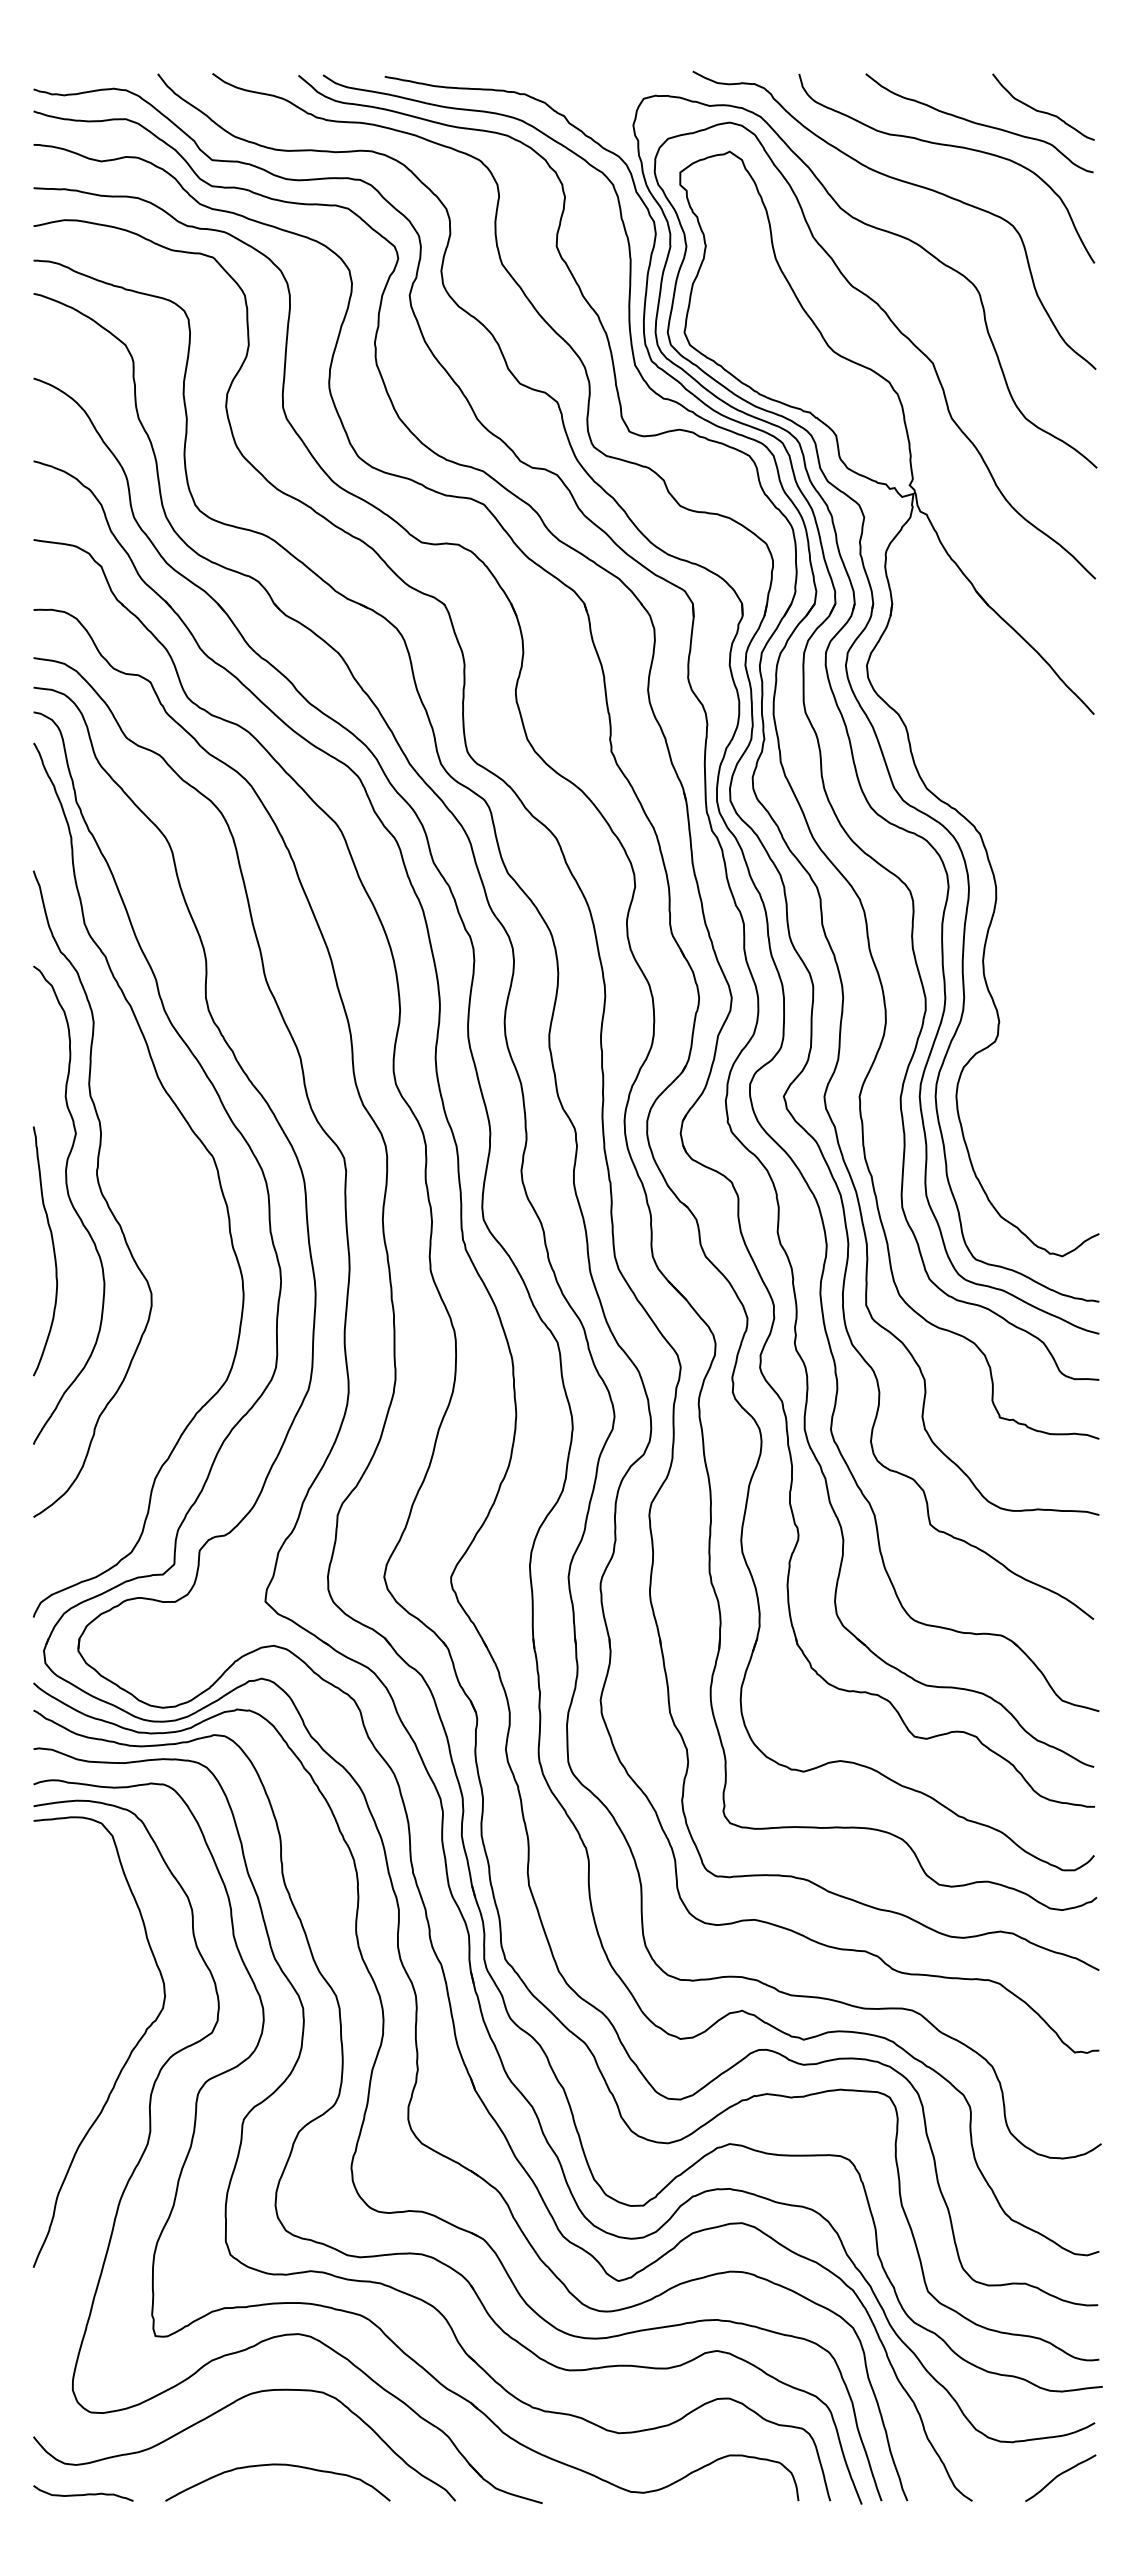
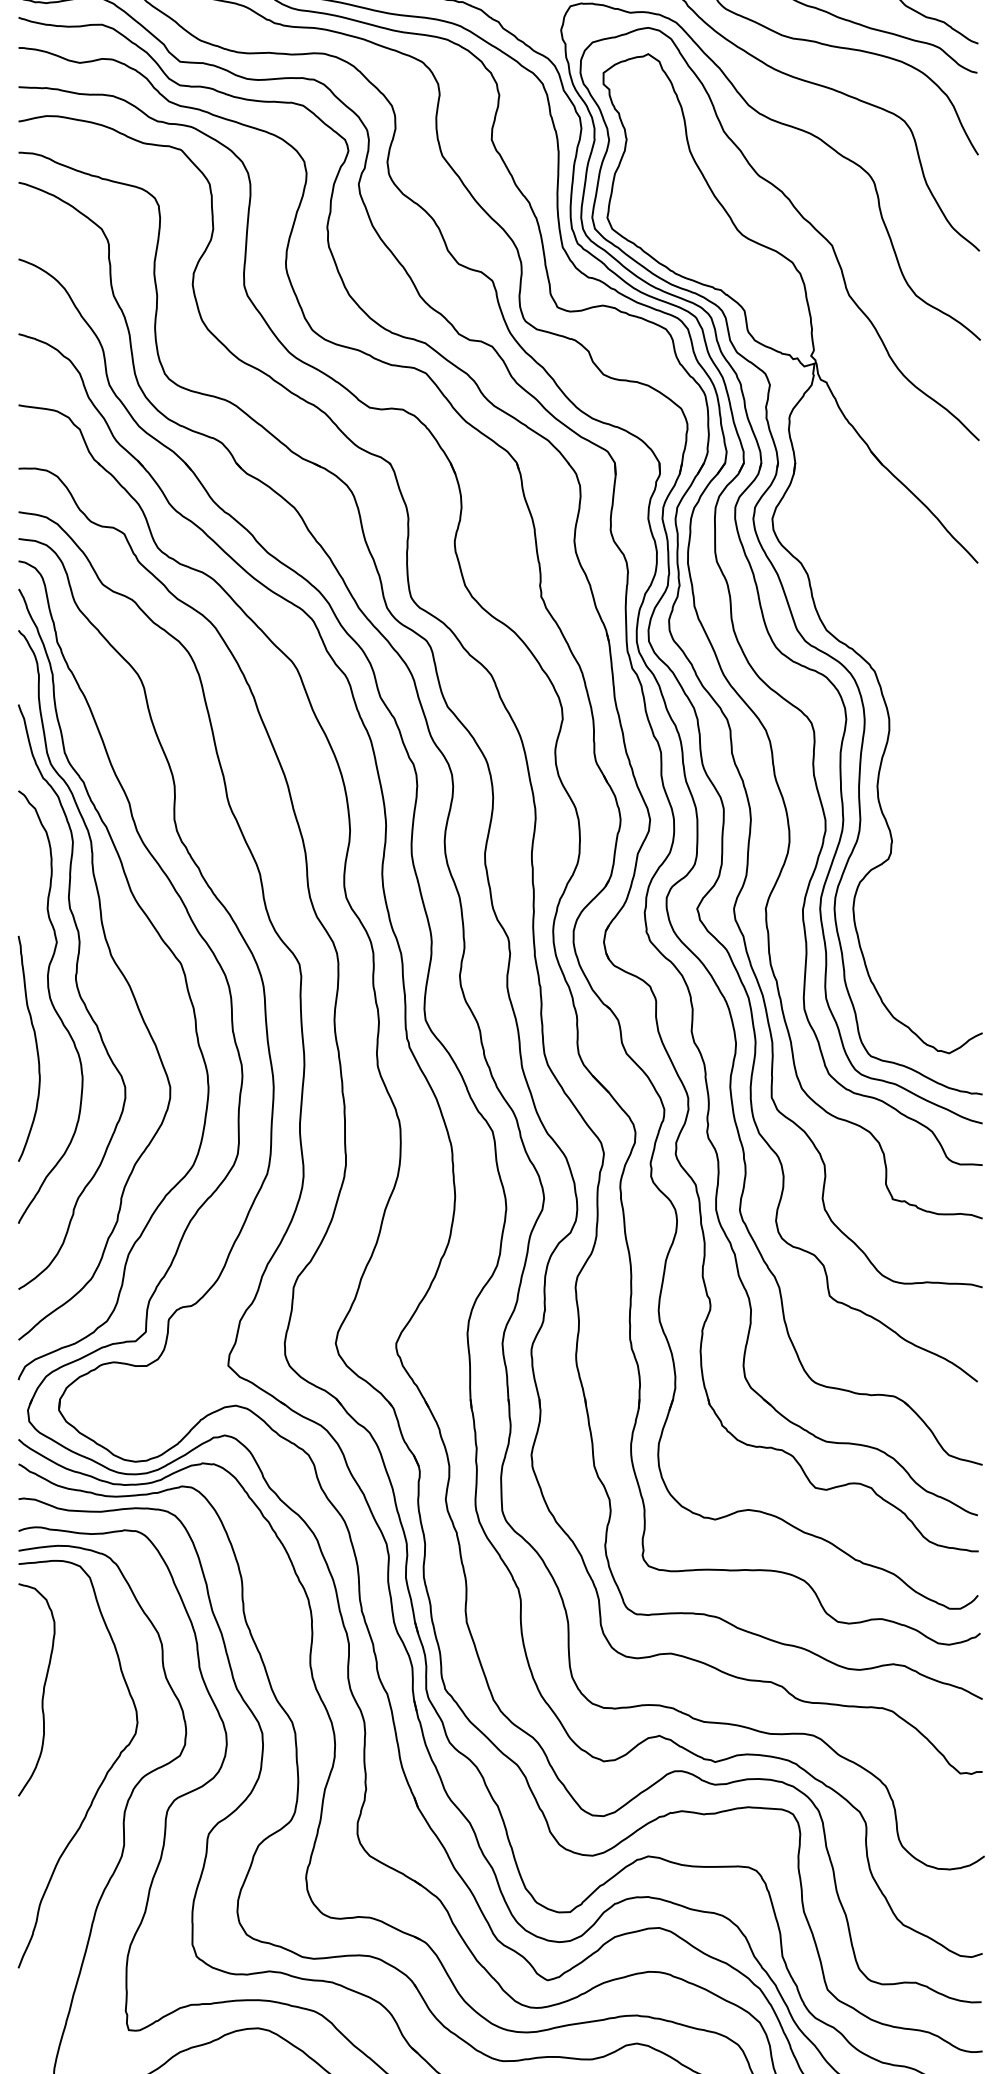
curve: (144, 1164) -> (118, 970), added
curve: (60, 1959) -> (42, 1689), added

